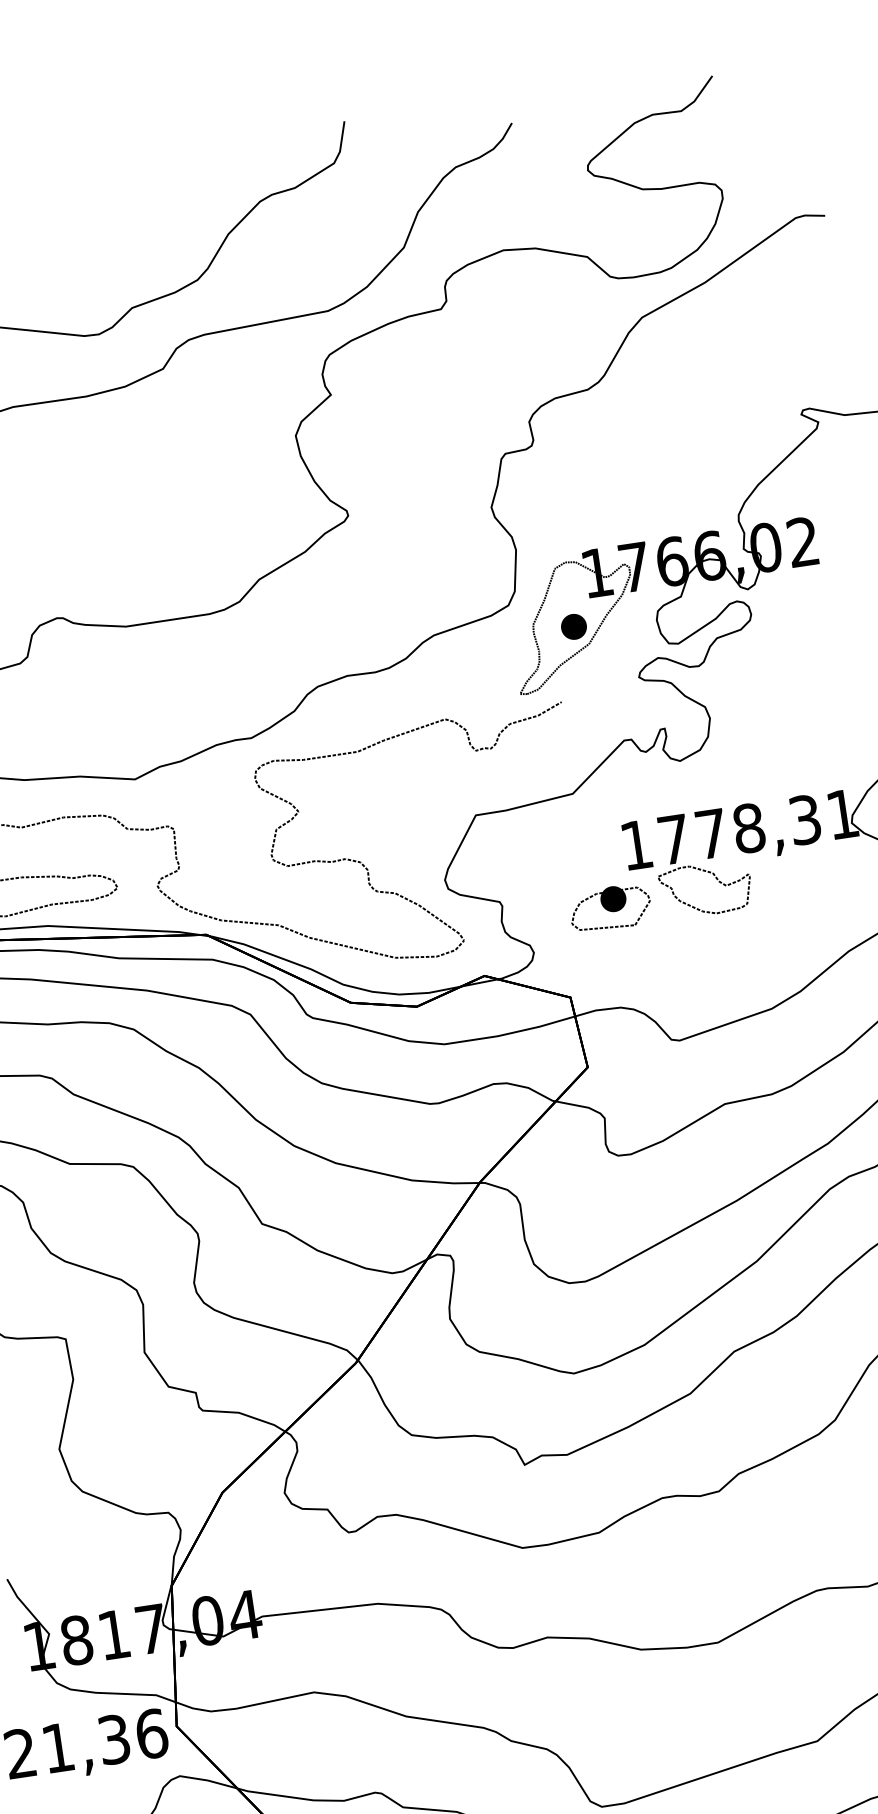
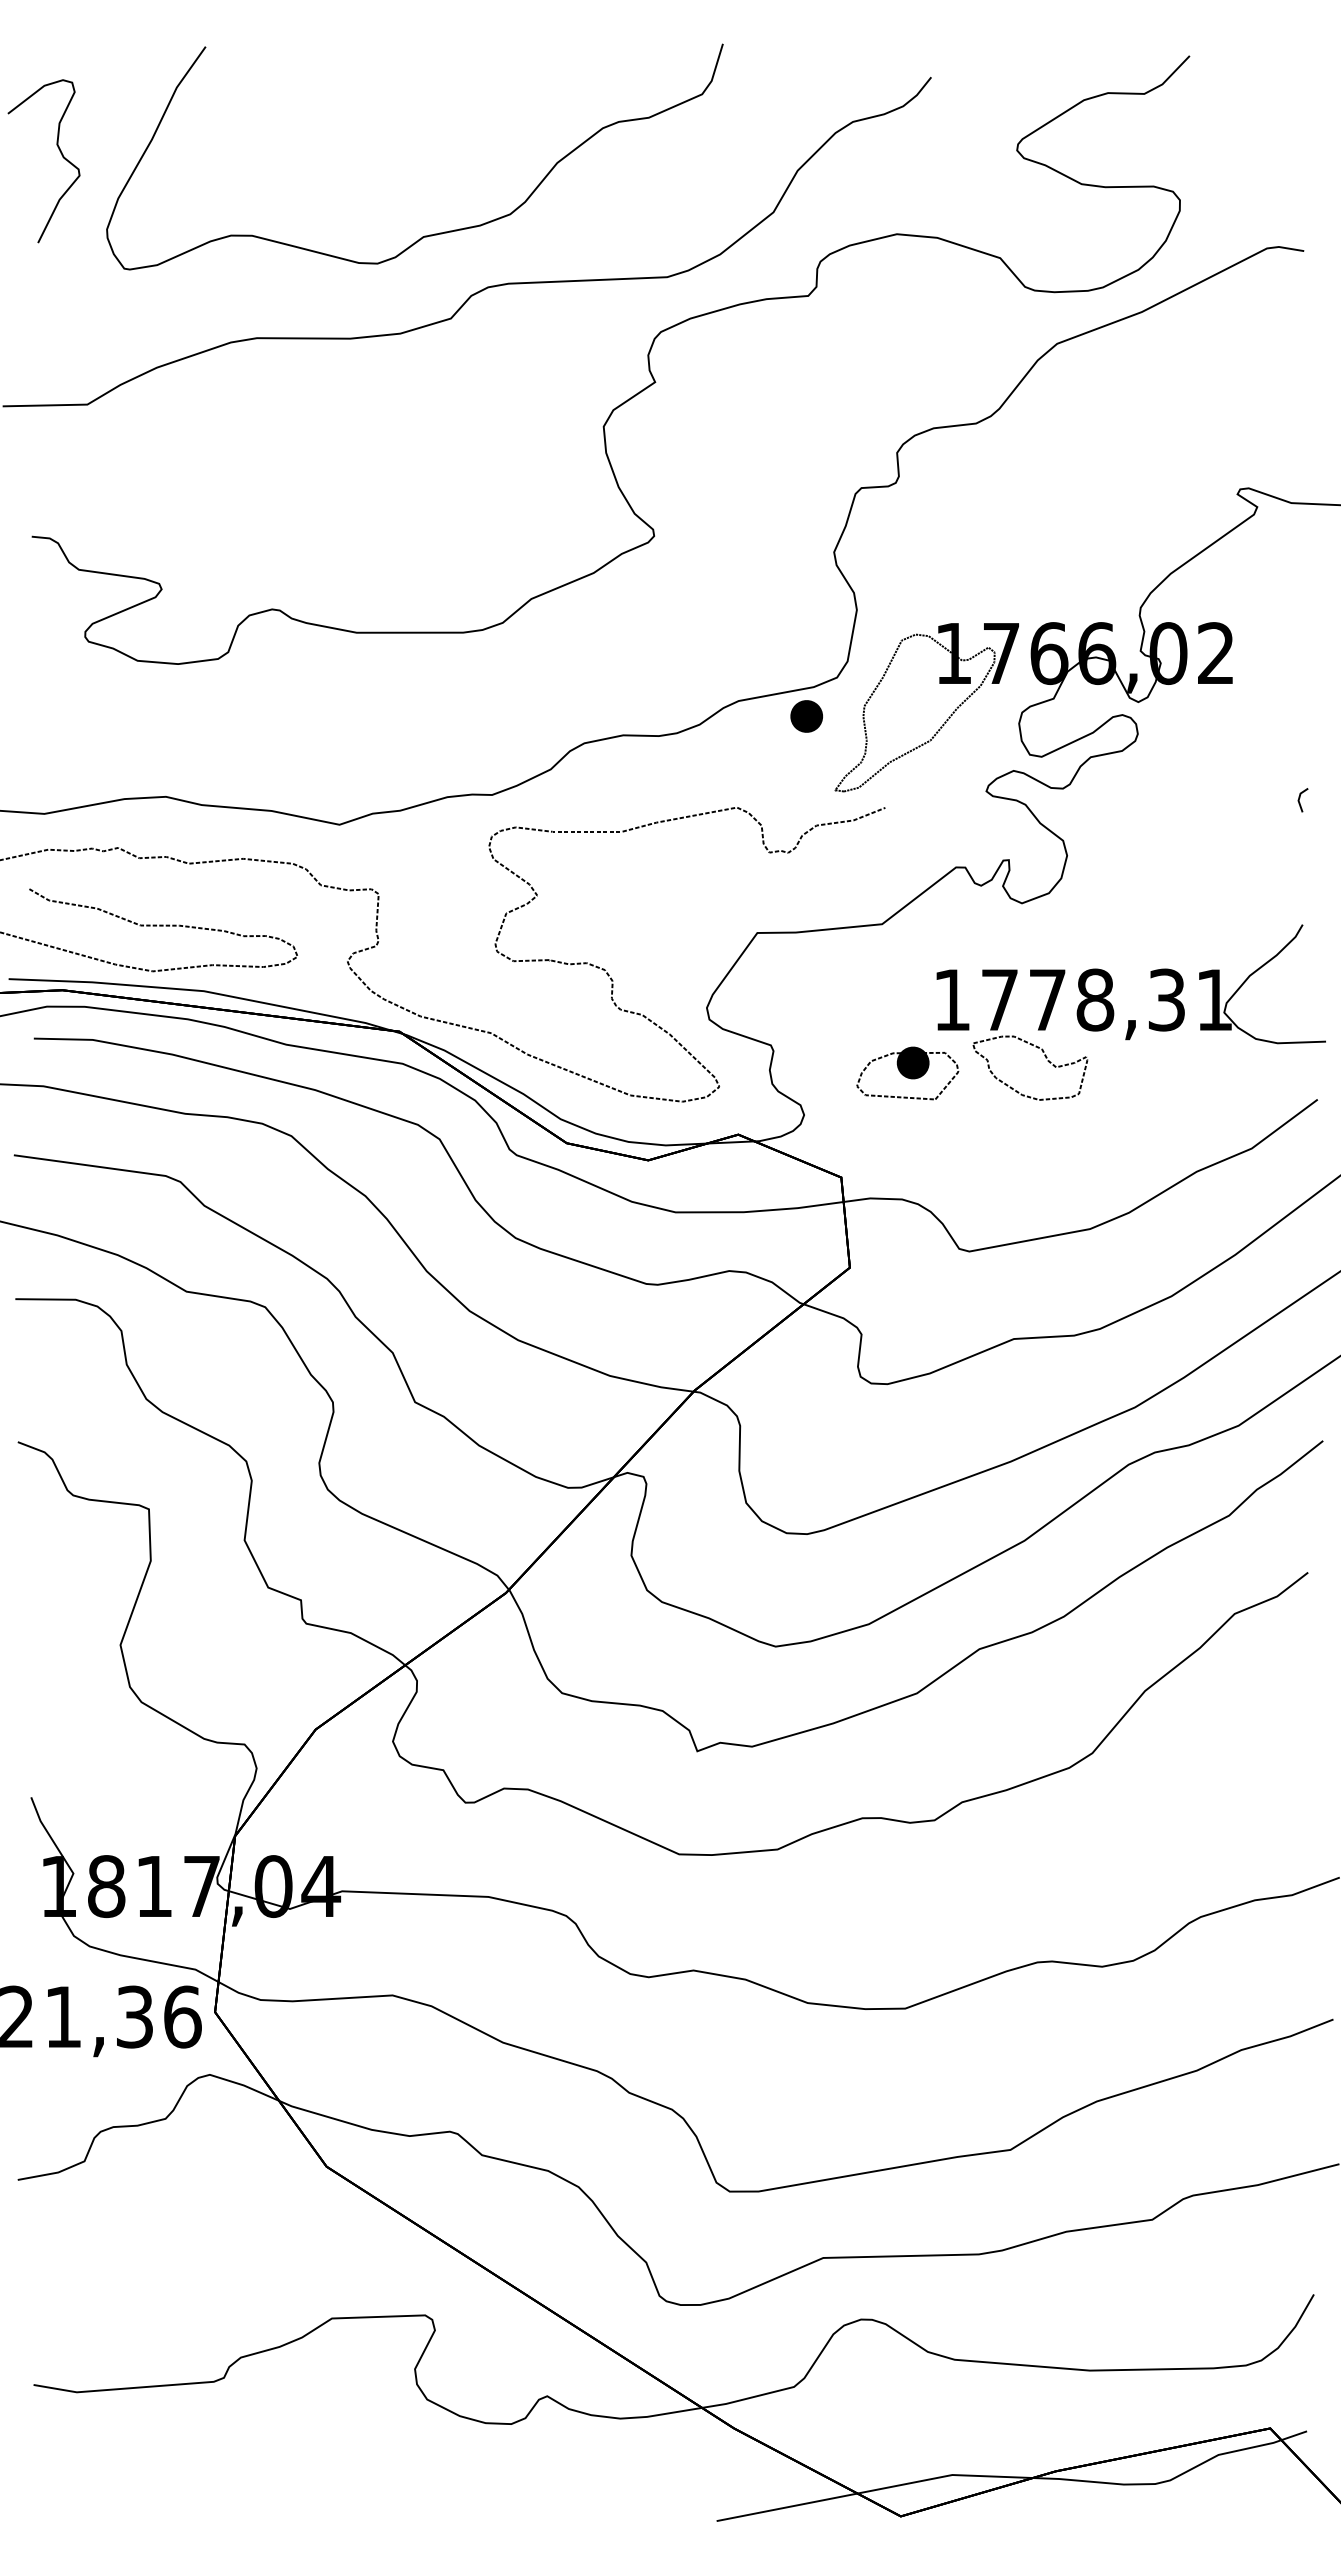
part: (573, 626) -> (806, 716), moved

